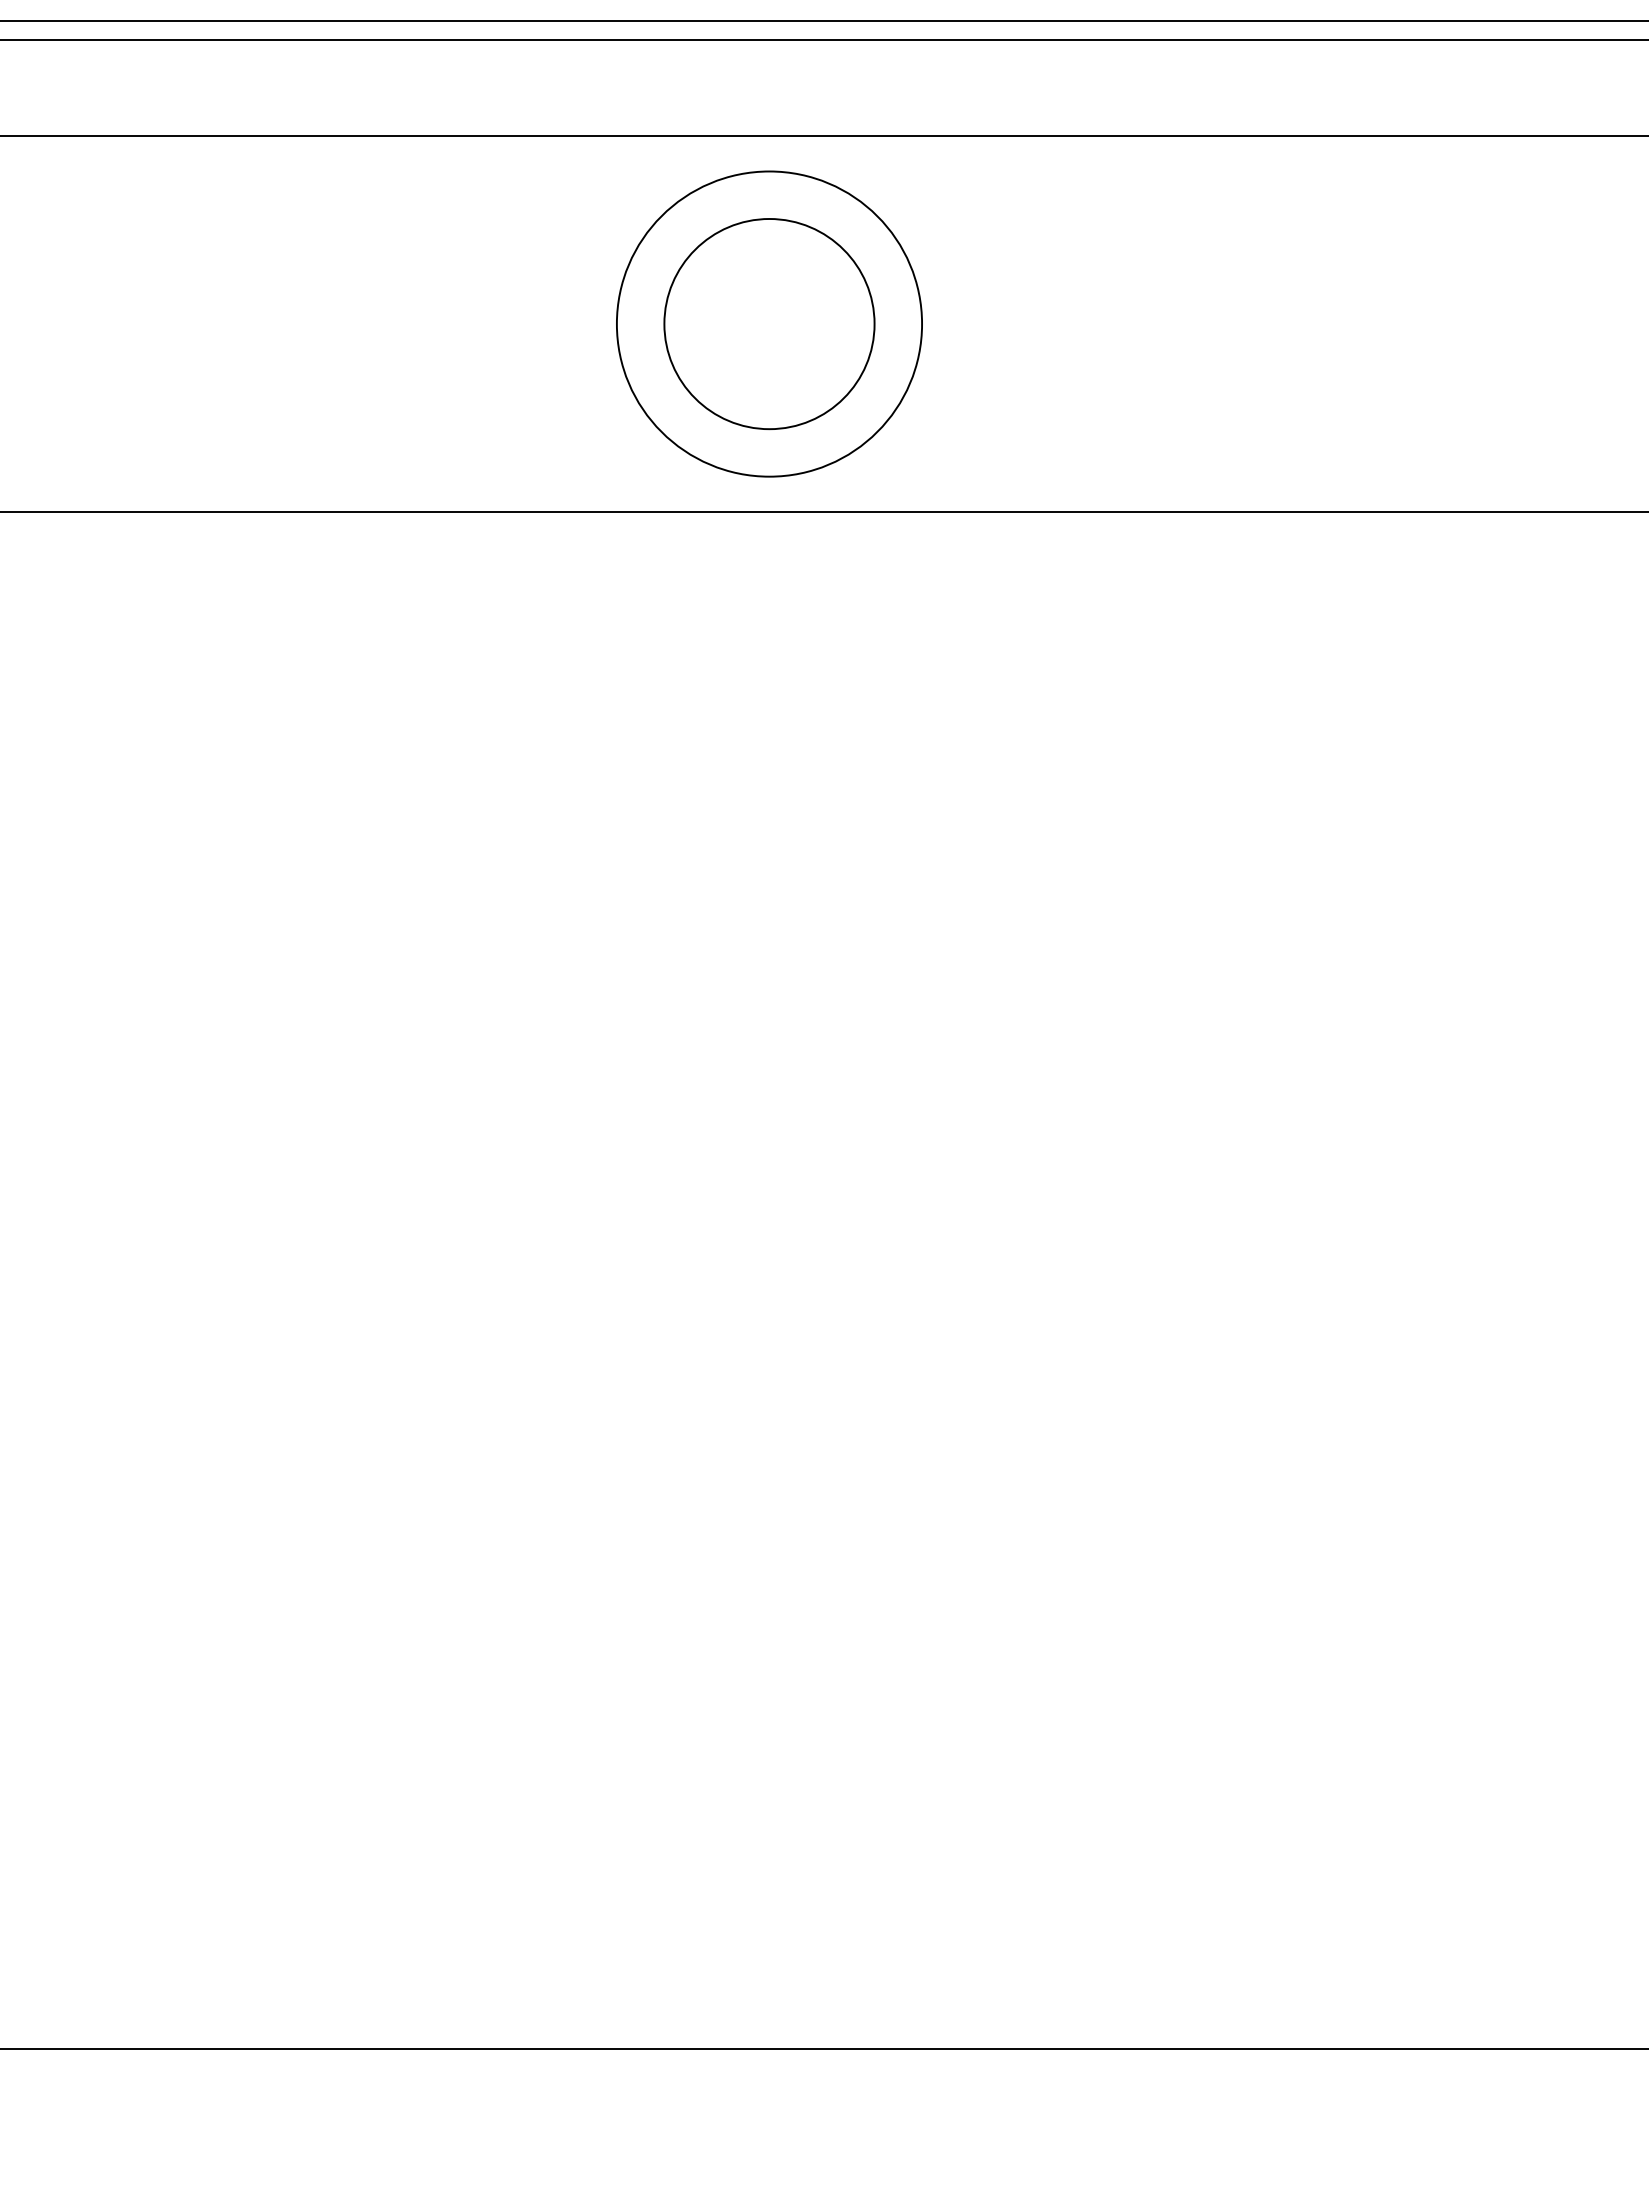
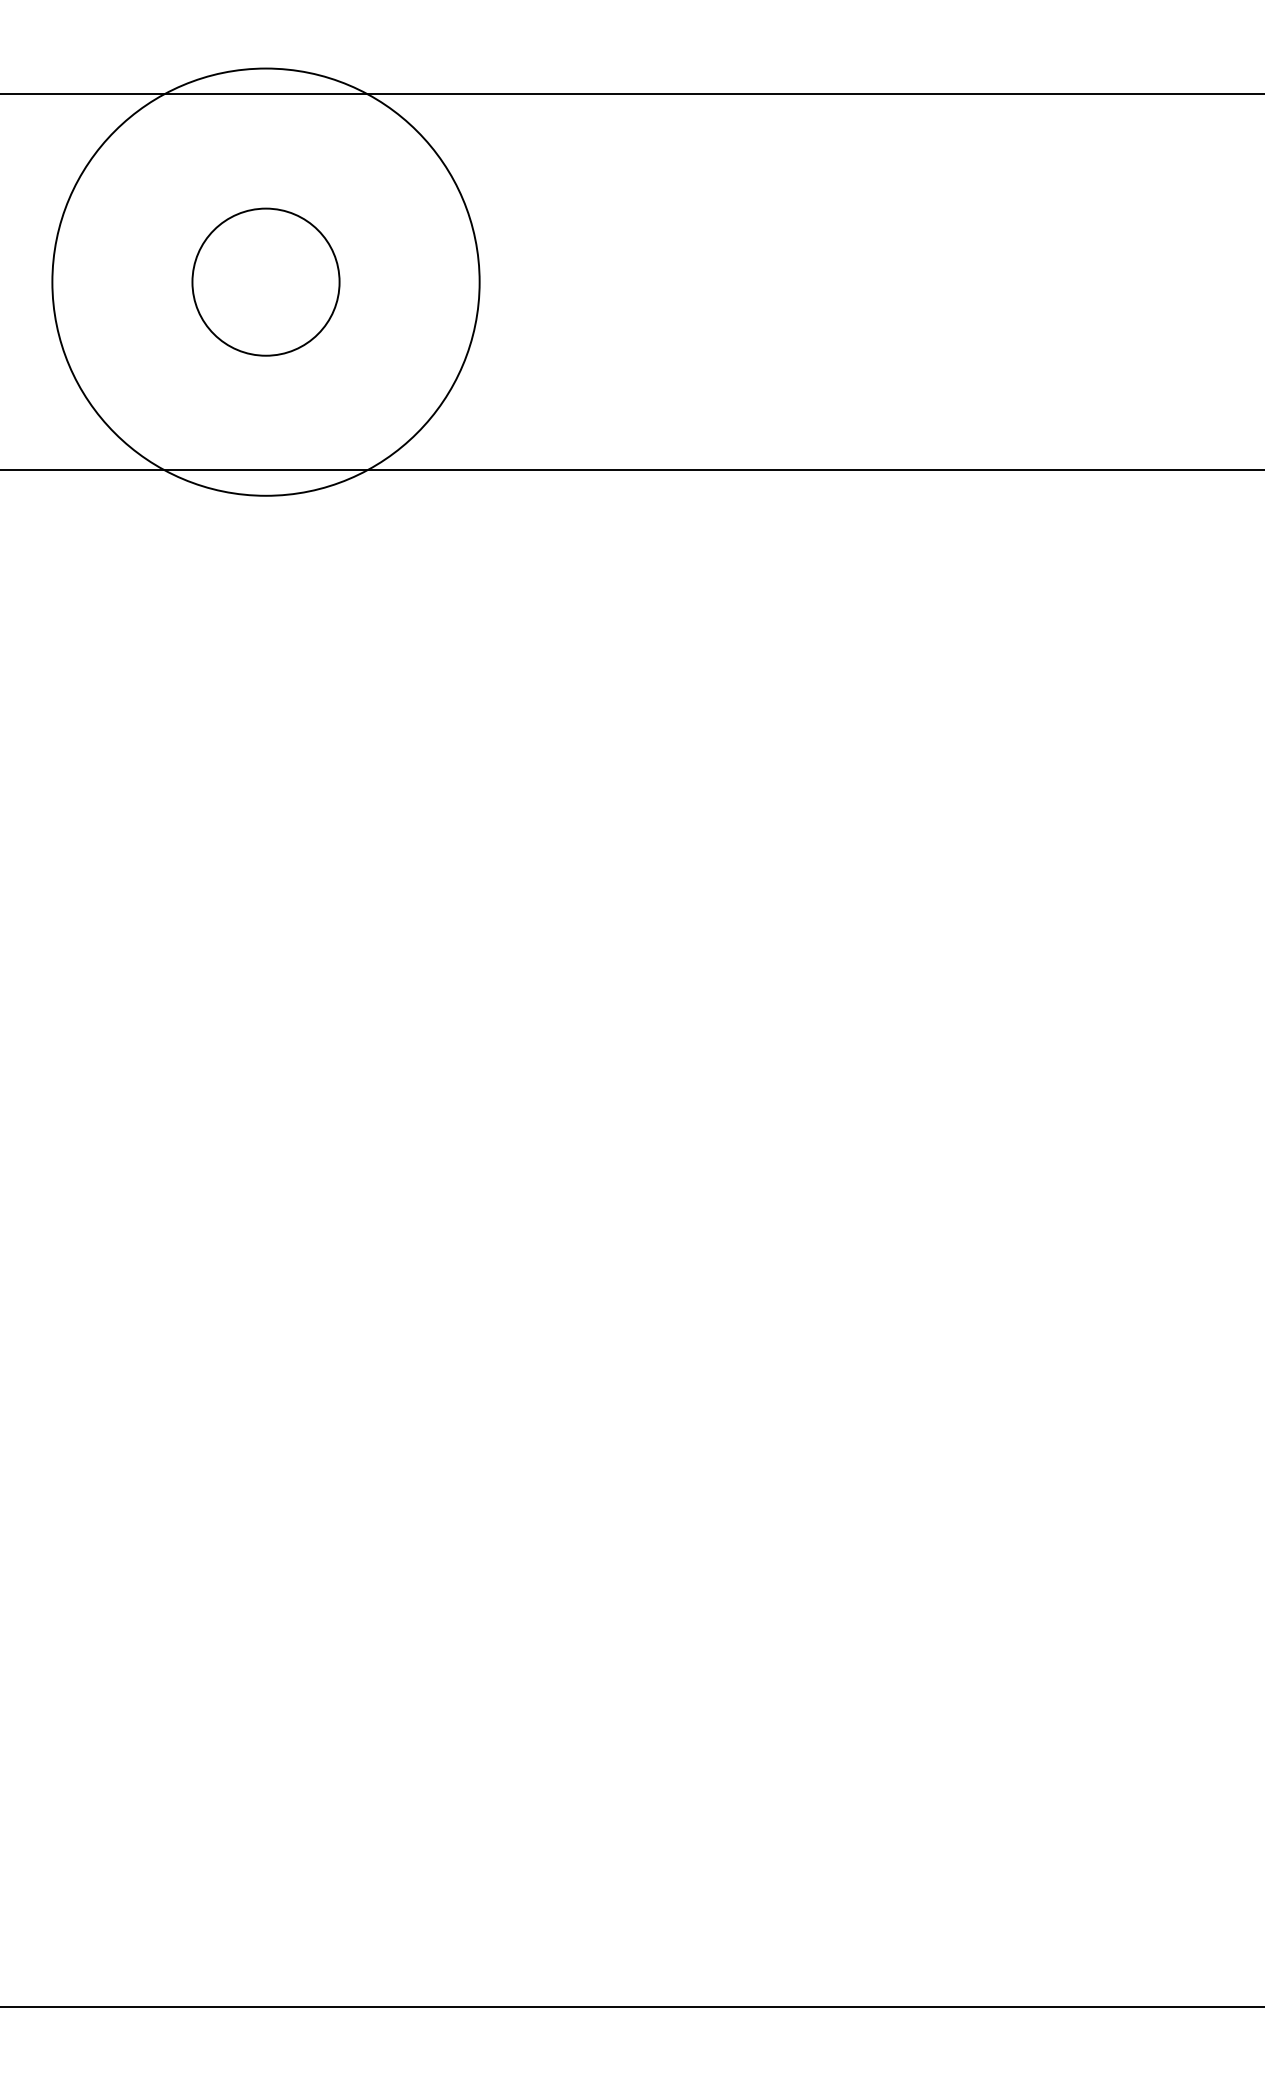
circle: (769, 323) -> (266, 281), size x1.4
circle: (769, 324) -> (266, 282), size x0.7

